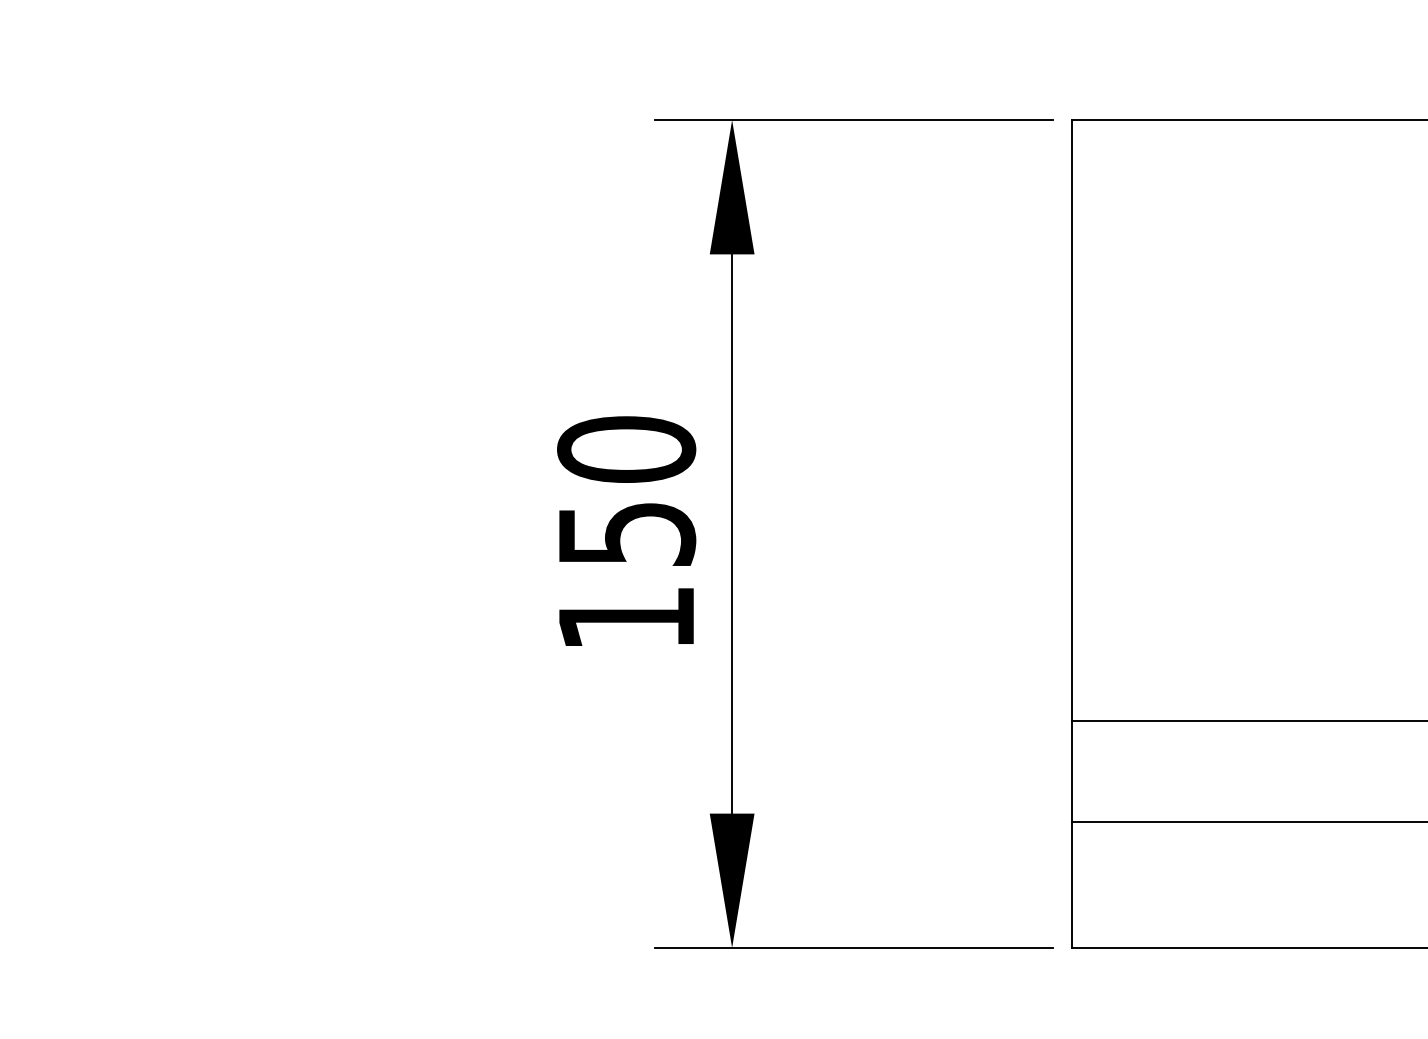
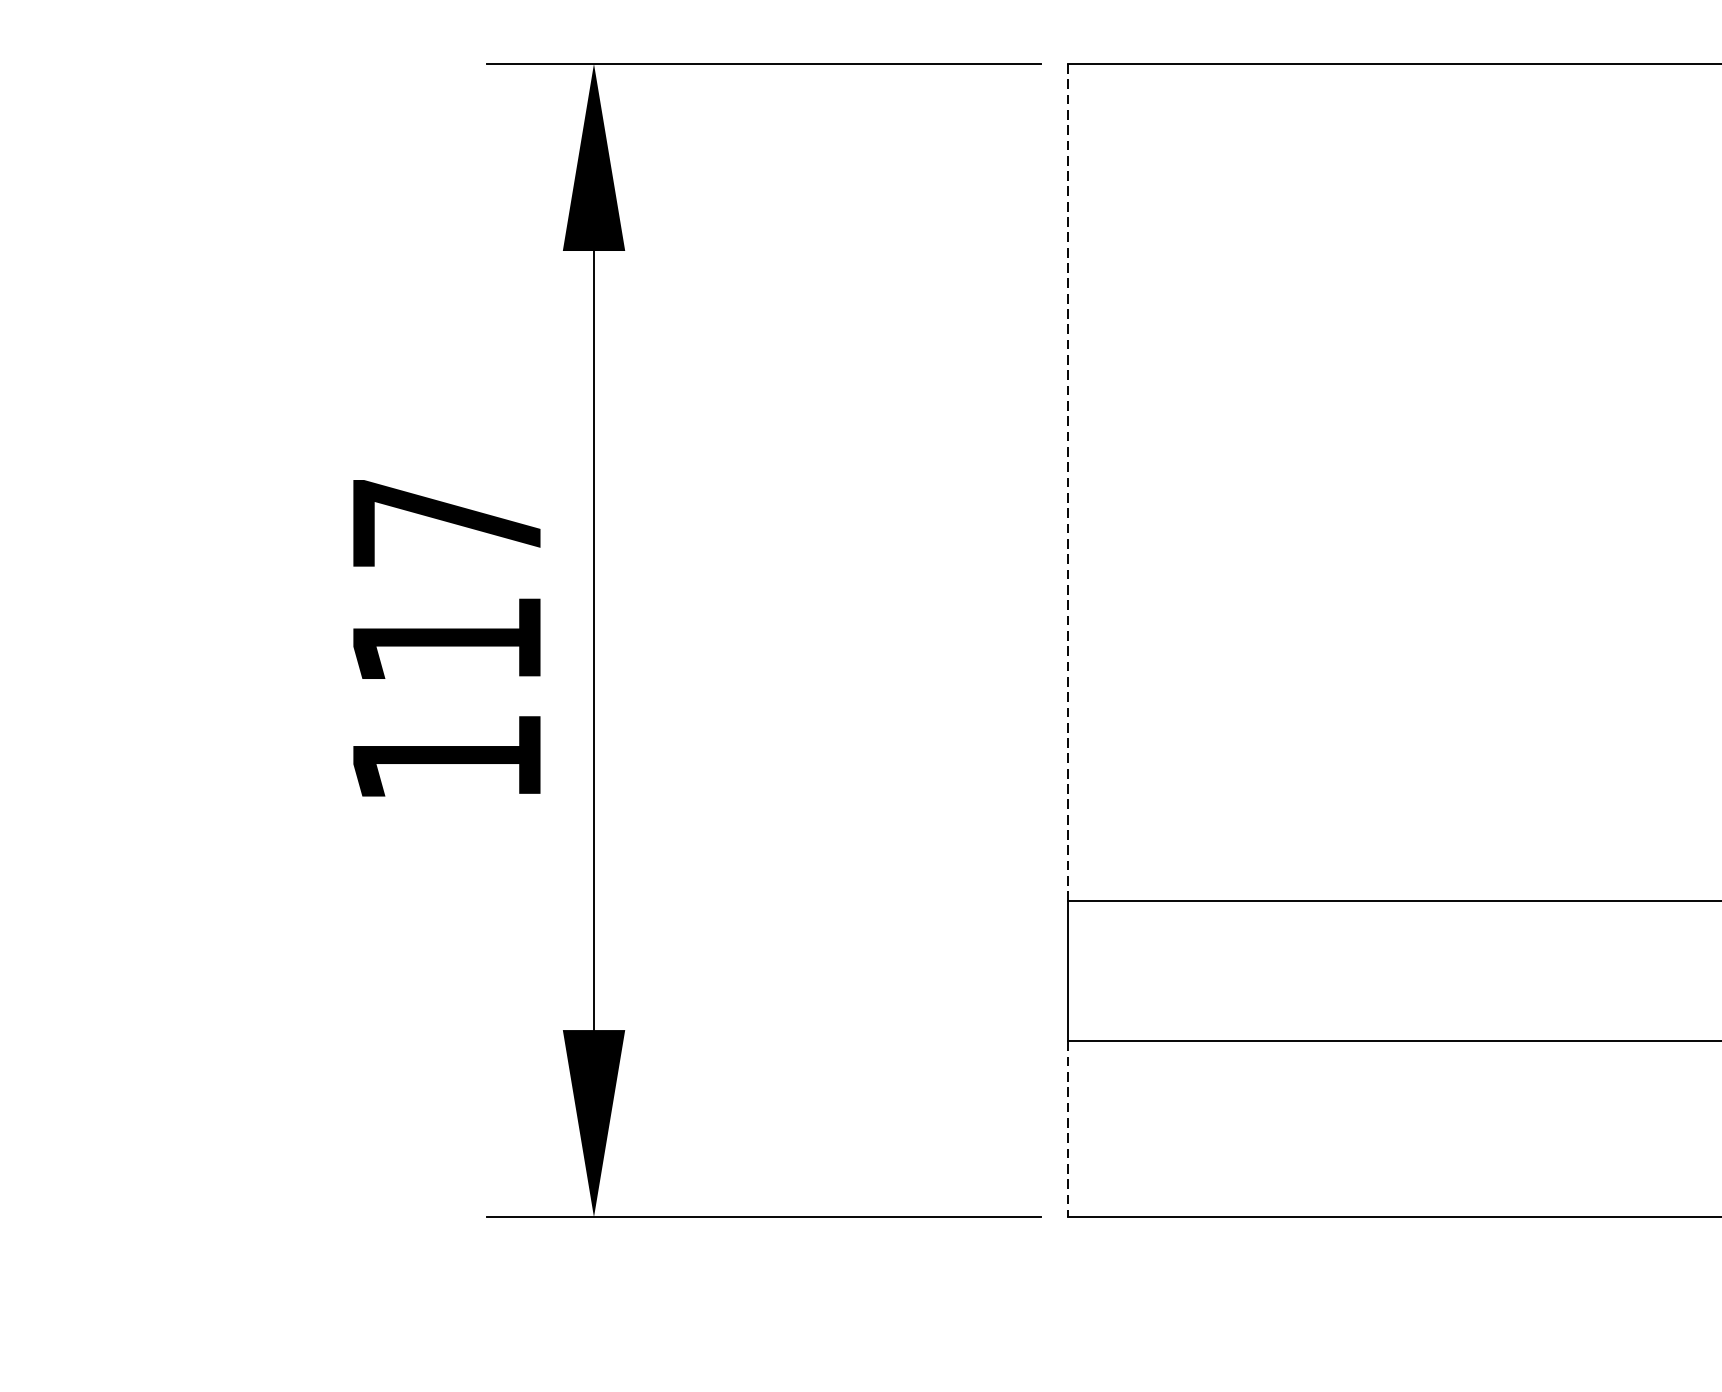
line: (1072, 420) -> (1068, 482), solid -> dashed
text: (626, 490) -> (446, 579), 150 -> 117
line: (1072, 885) -> (1068, 1130), solid -> dashed

